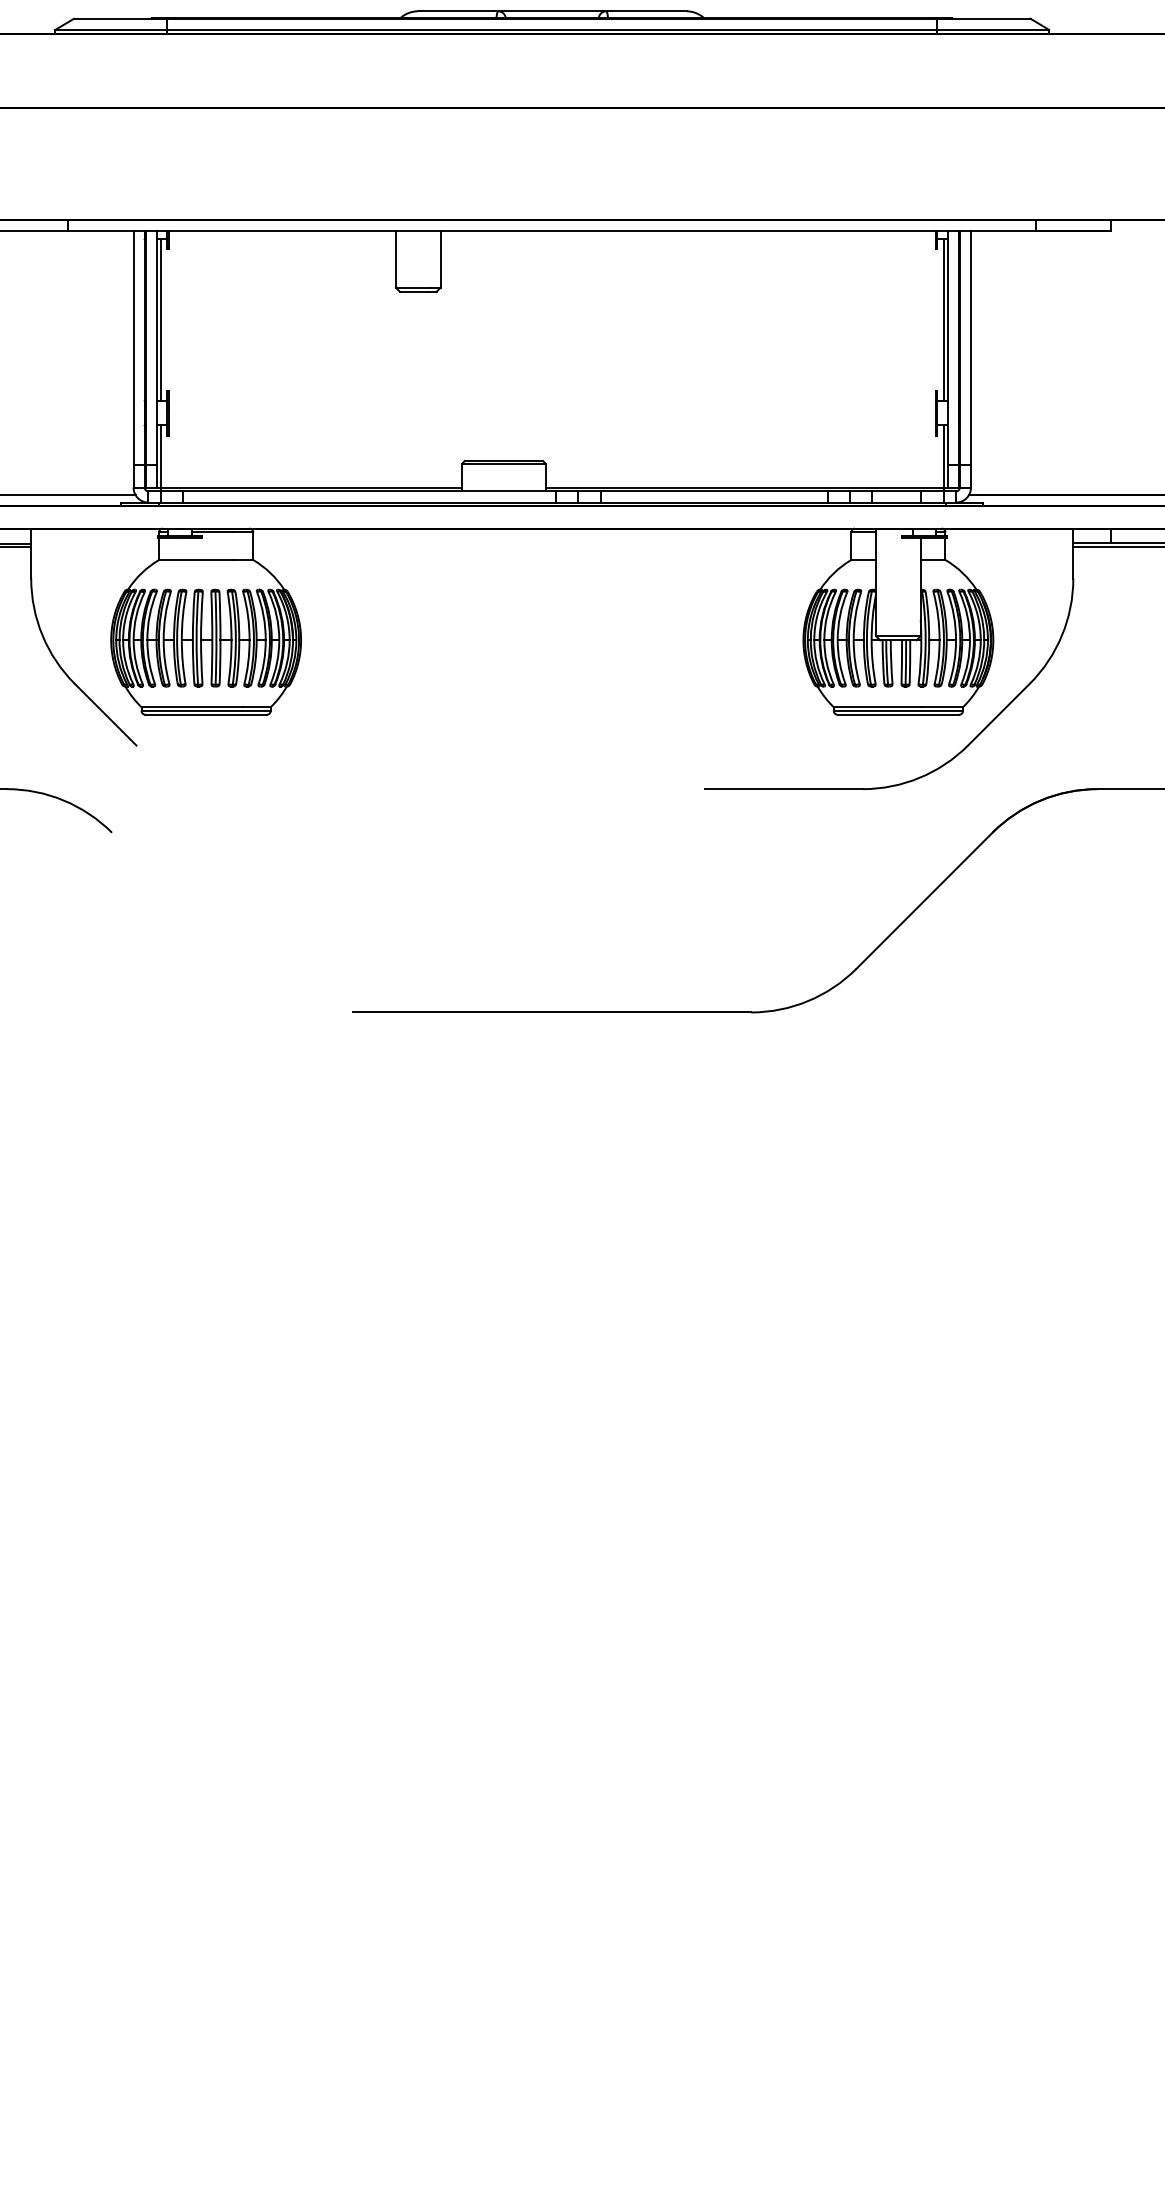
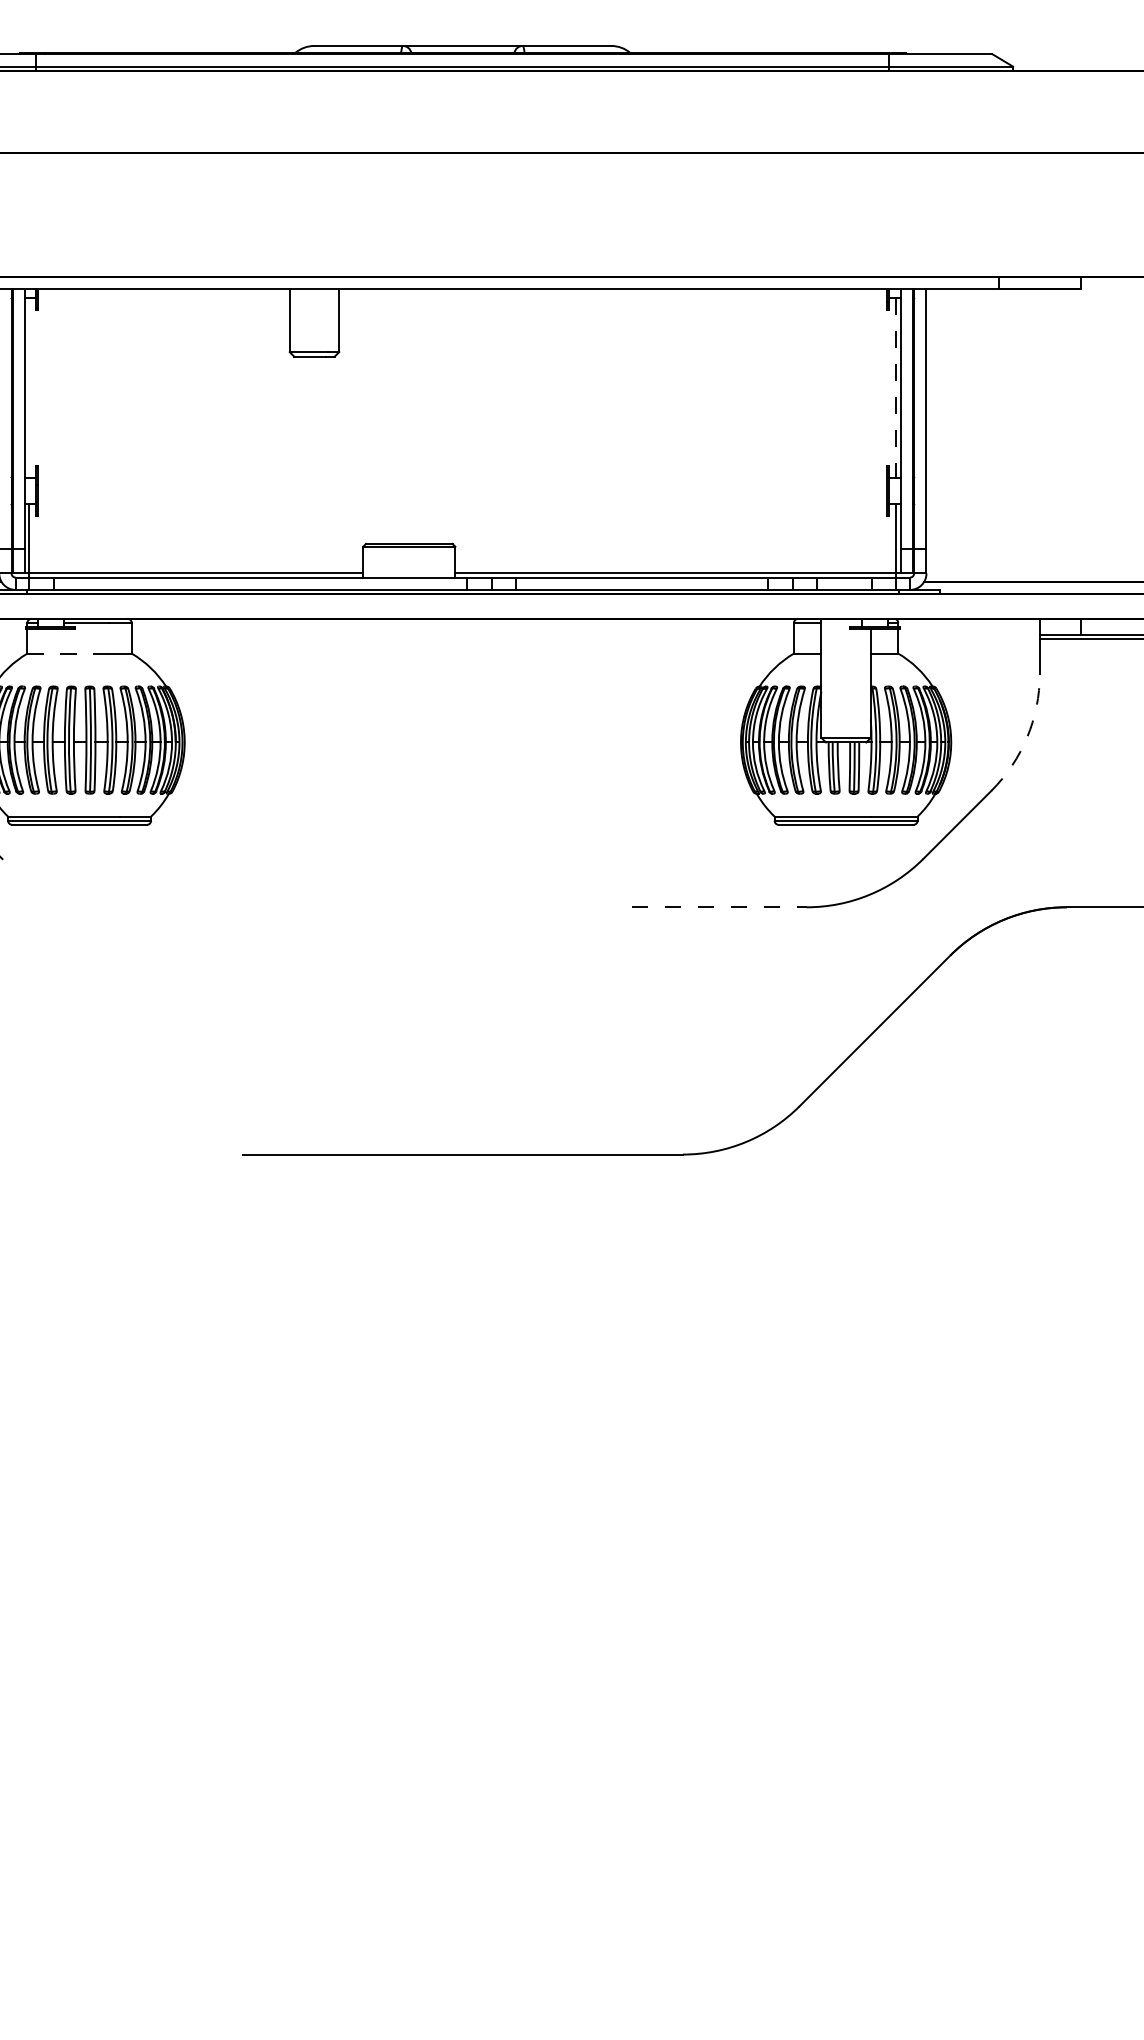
line: (160, 320) -> (29, 388), removed
line: (943, 320) -> (896, 388), solid -> dashed
line: (195, 560) -> (67, 654), solid -> dashed
arc: (1061, 635) -> (1026, 737), solid -> dashed
line: (783, 789) -> (718, 907), solid -> dashed

